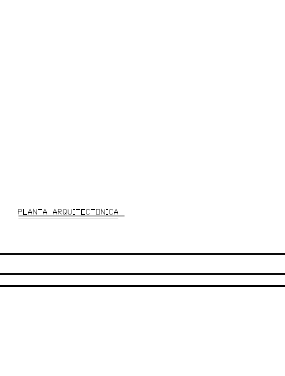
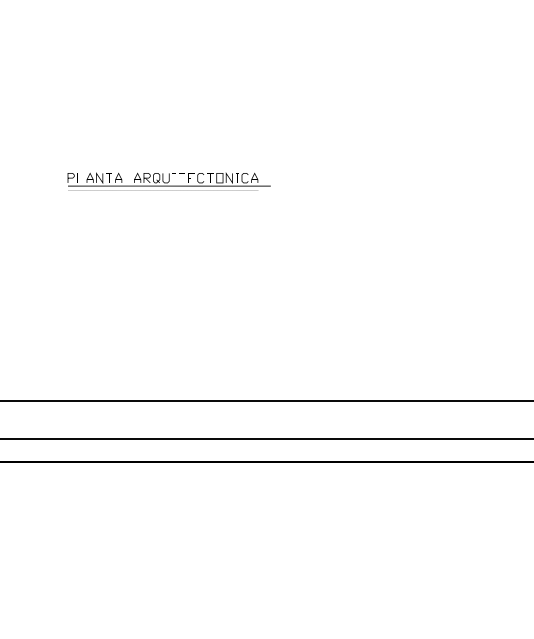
part: (71, 212) -> (169, 179), moved

